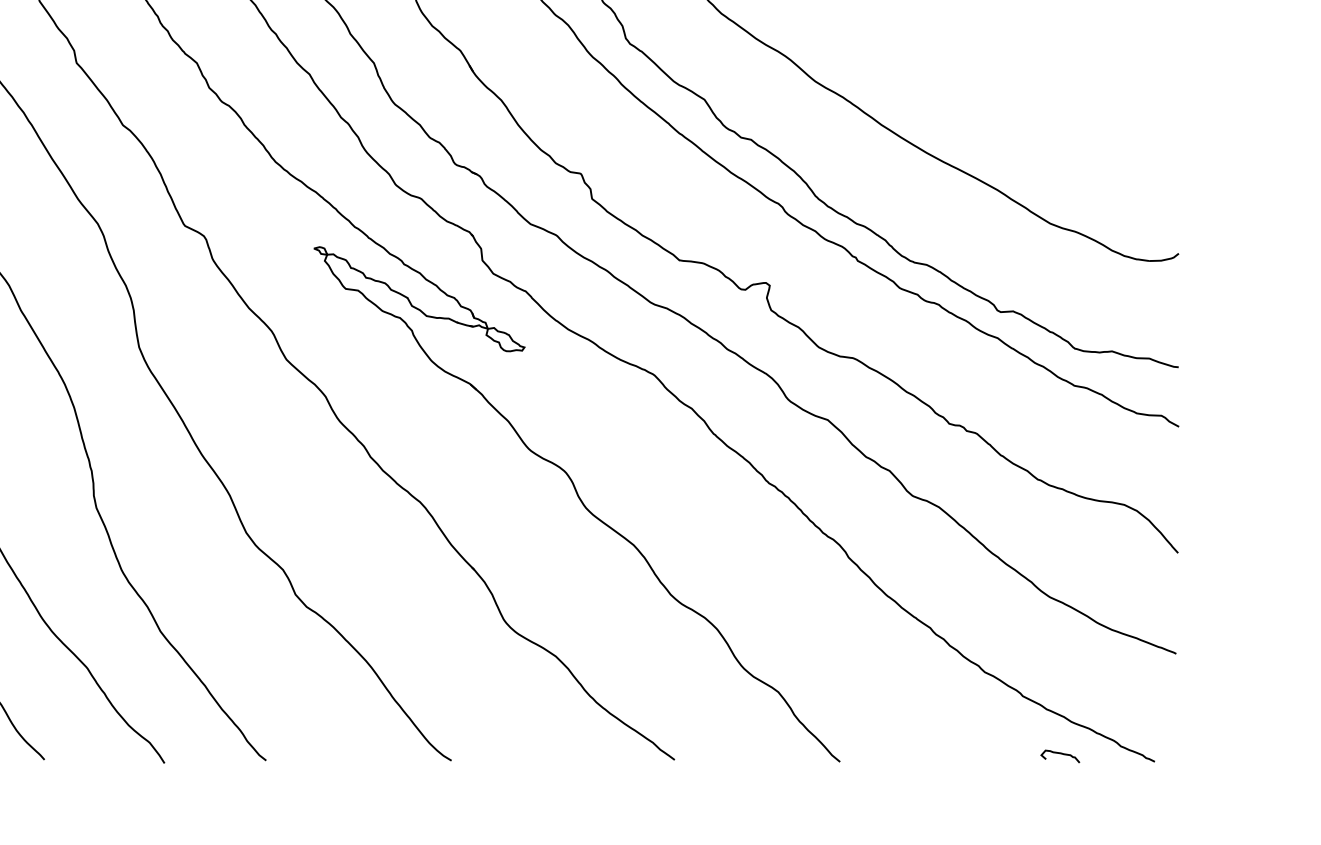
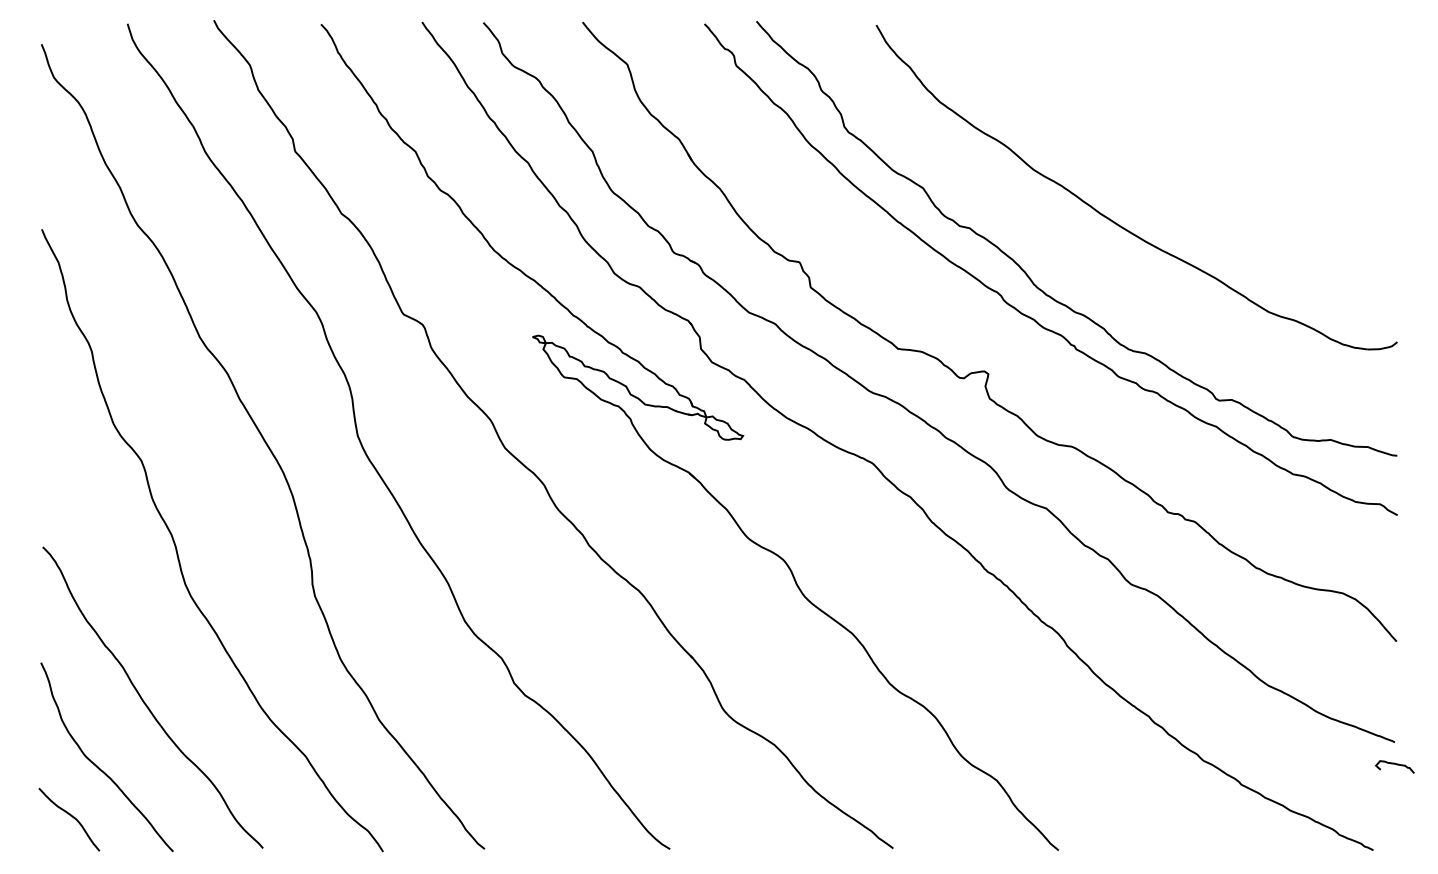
curve: (1059, 754) -> (1394, 764), moved

